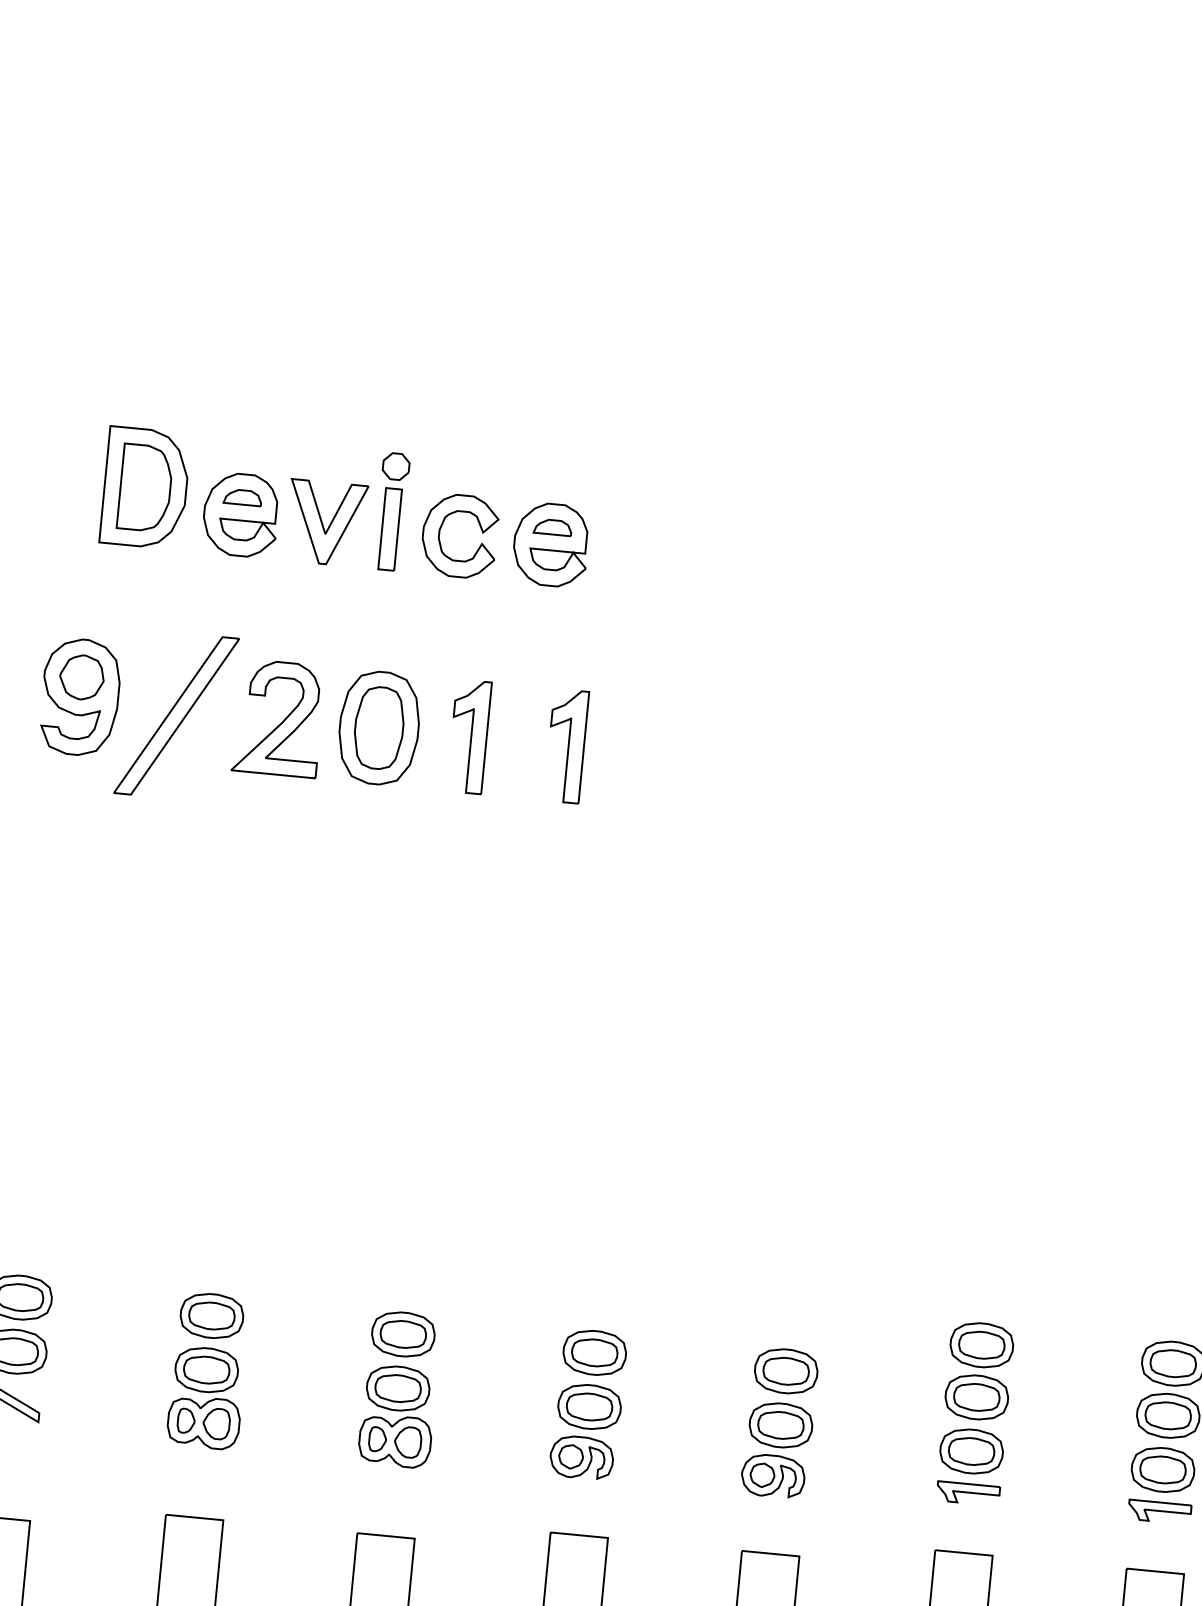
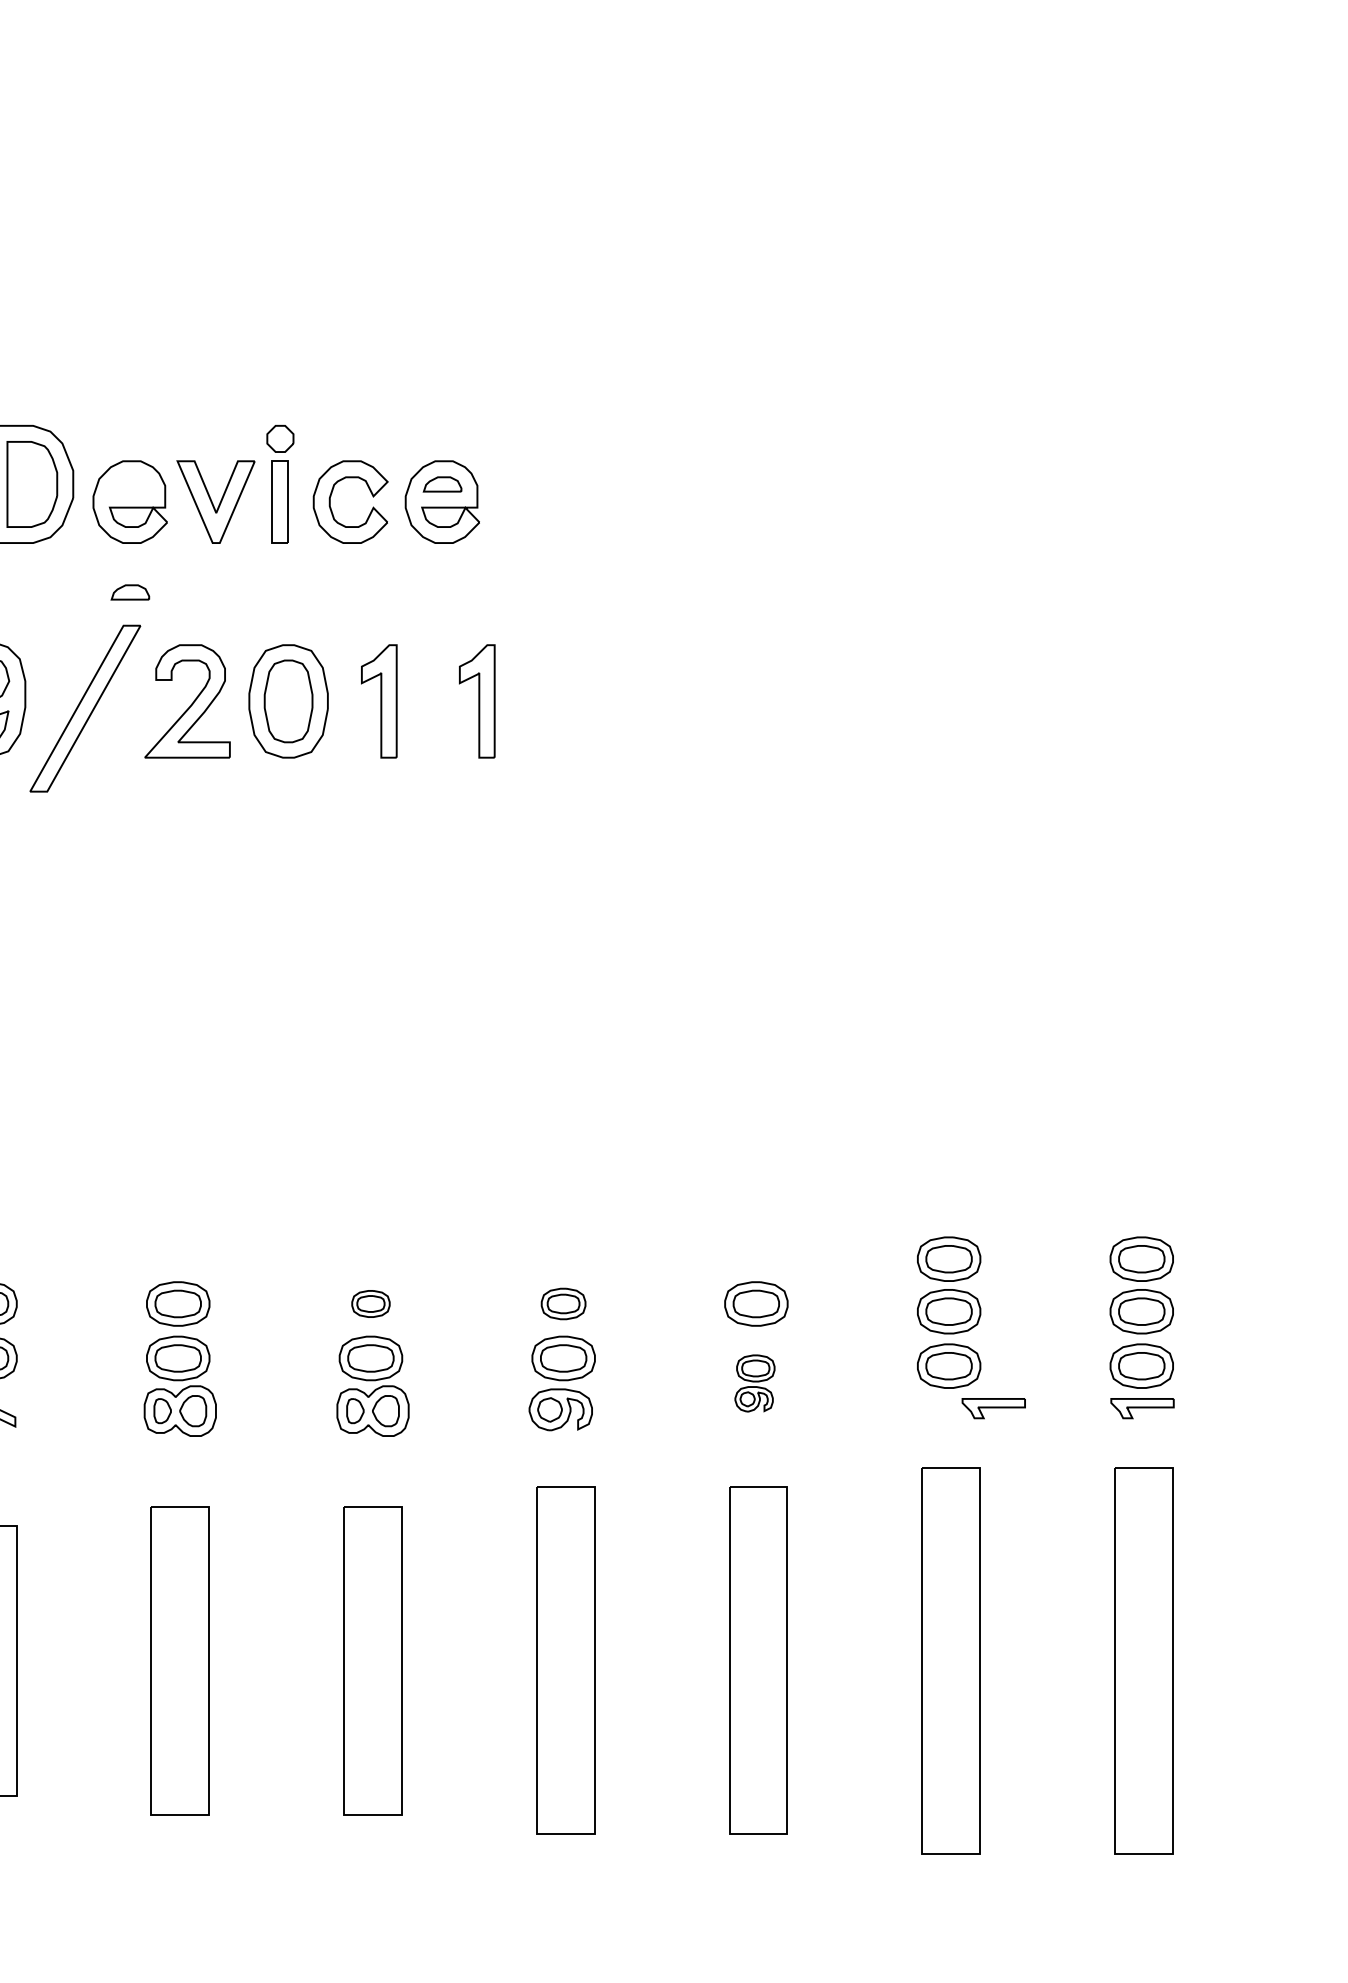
part: (242, 497) -> (130, 592), moved
part: (402, 1333) -> (370, 1303), size x0.6
part: (594, 1352) -> (563, 1303), size x0.7
part: (776, 1450) -> (754, 1383), size x0.6
part: (967, 1493) -> (993, 1408), moved

